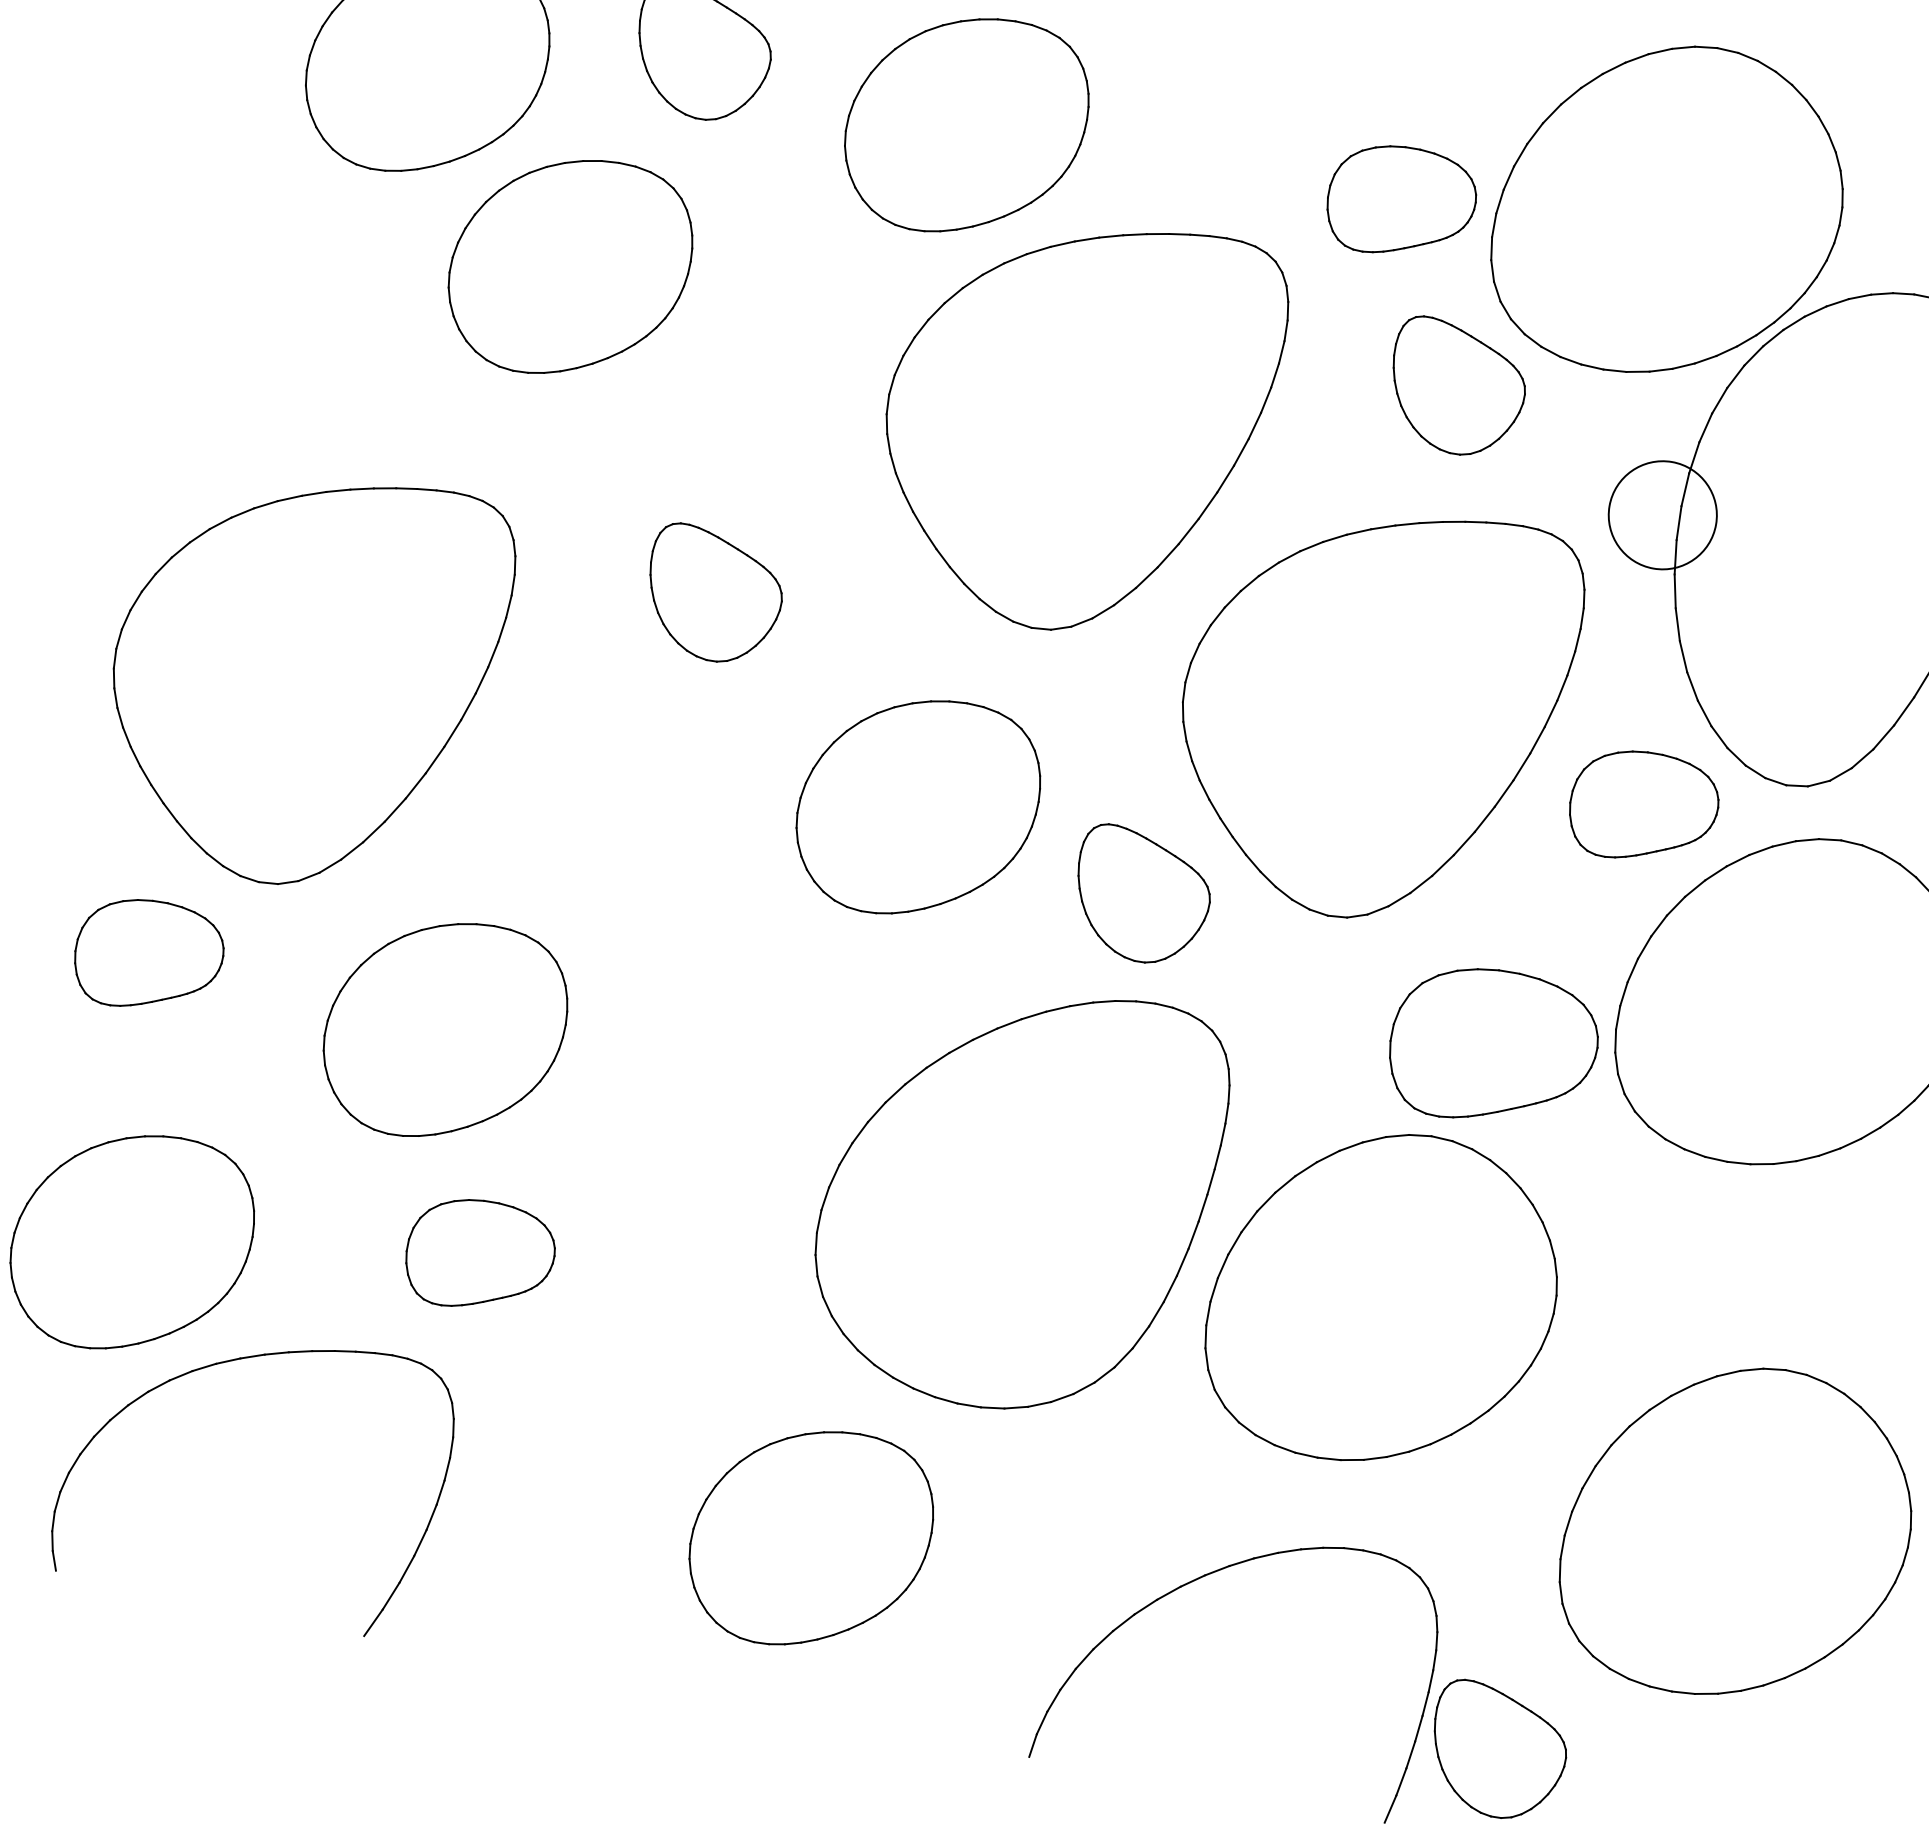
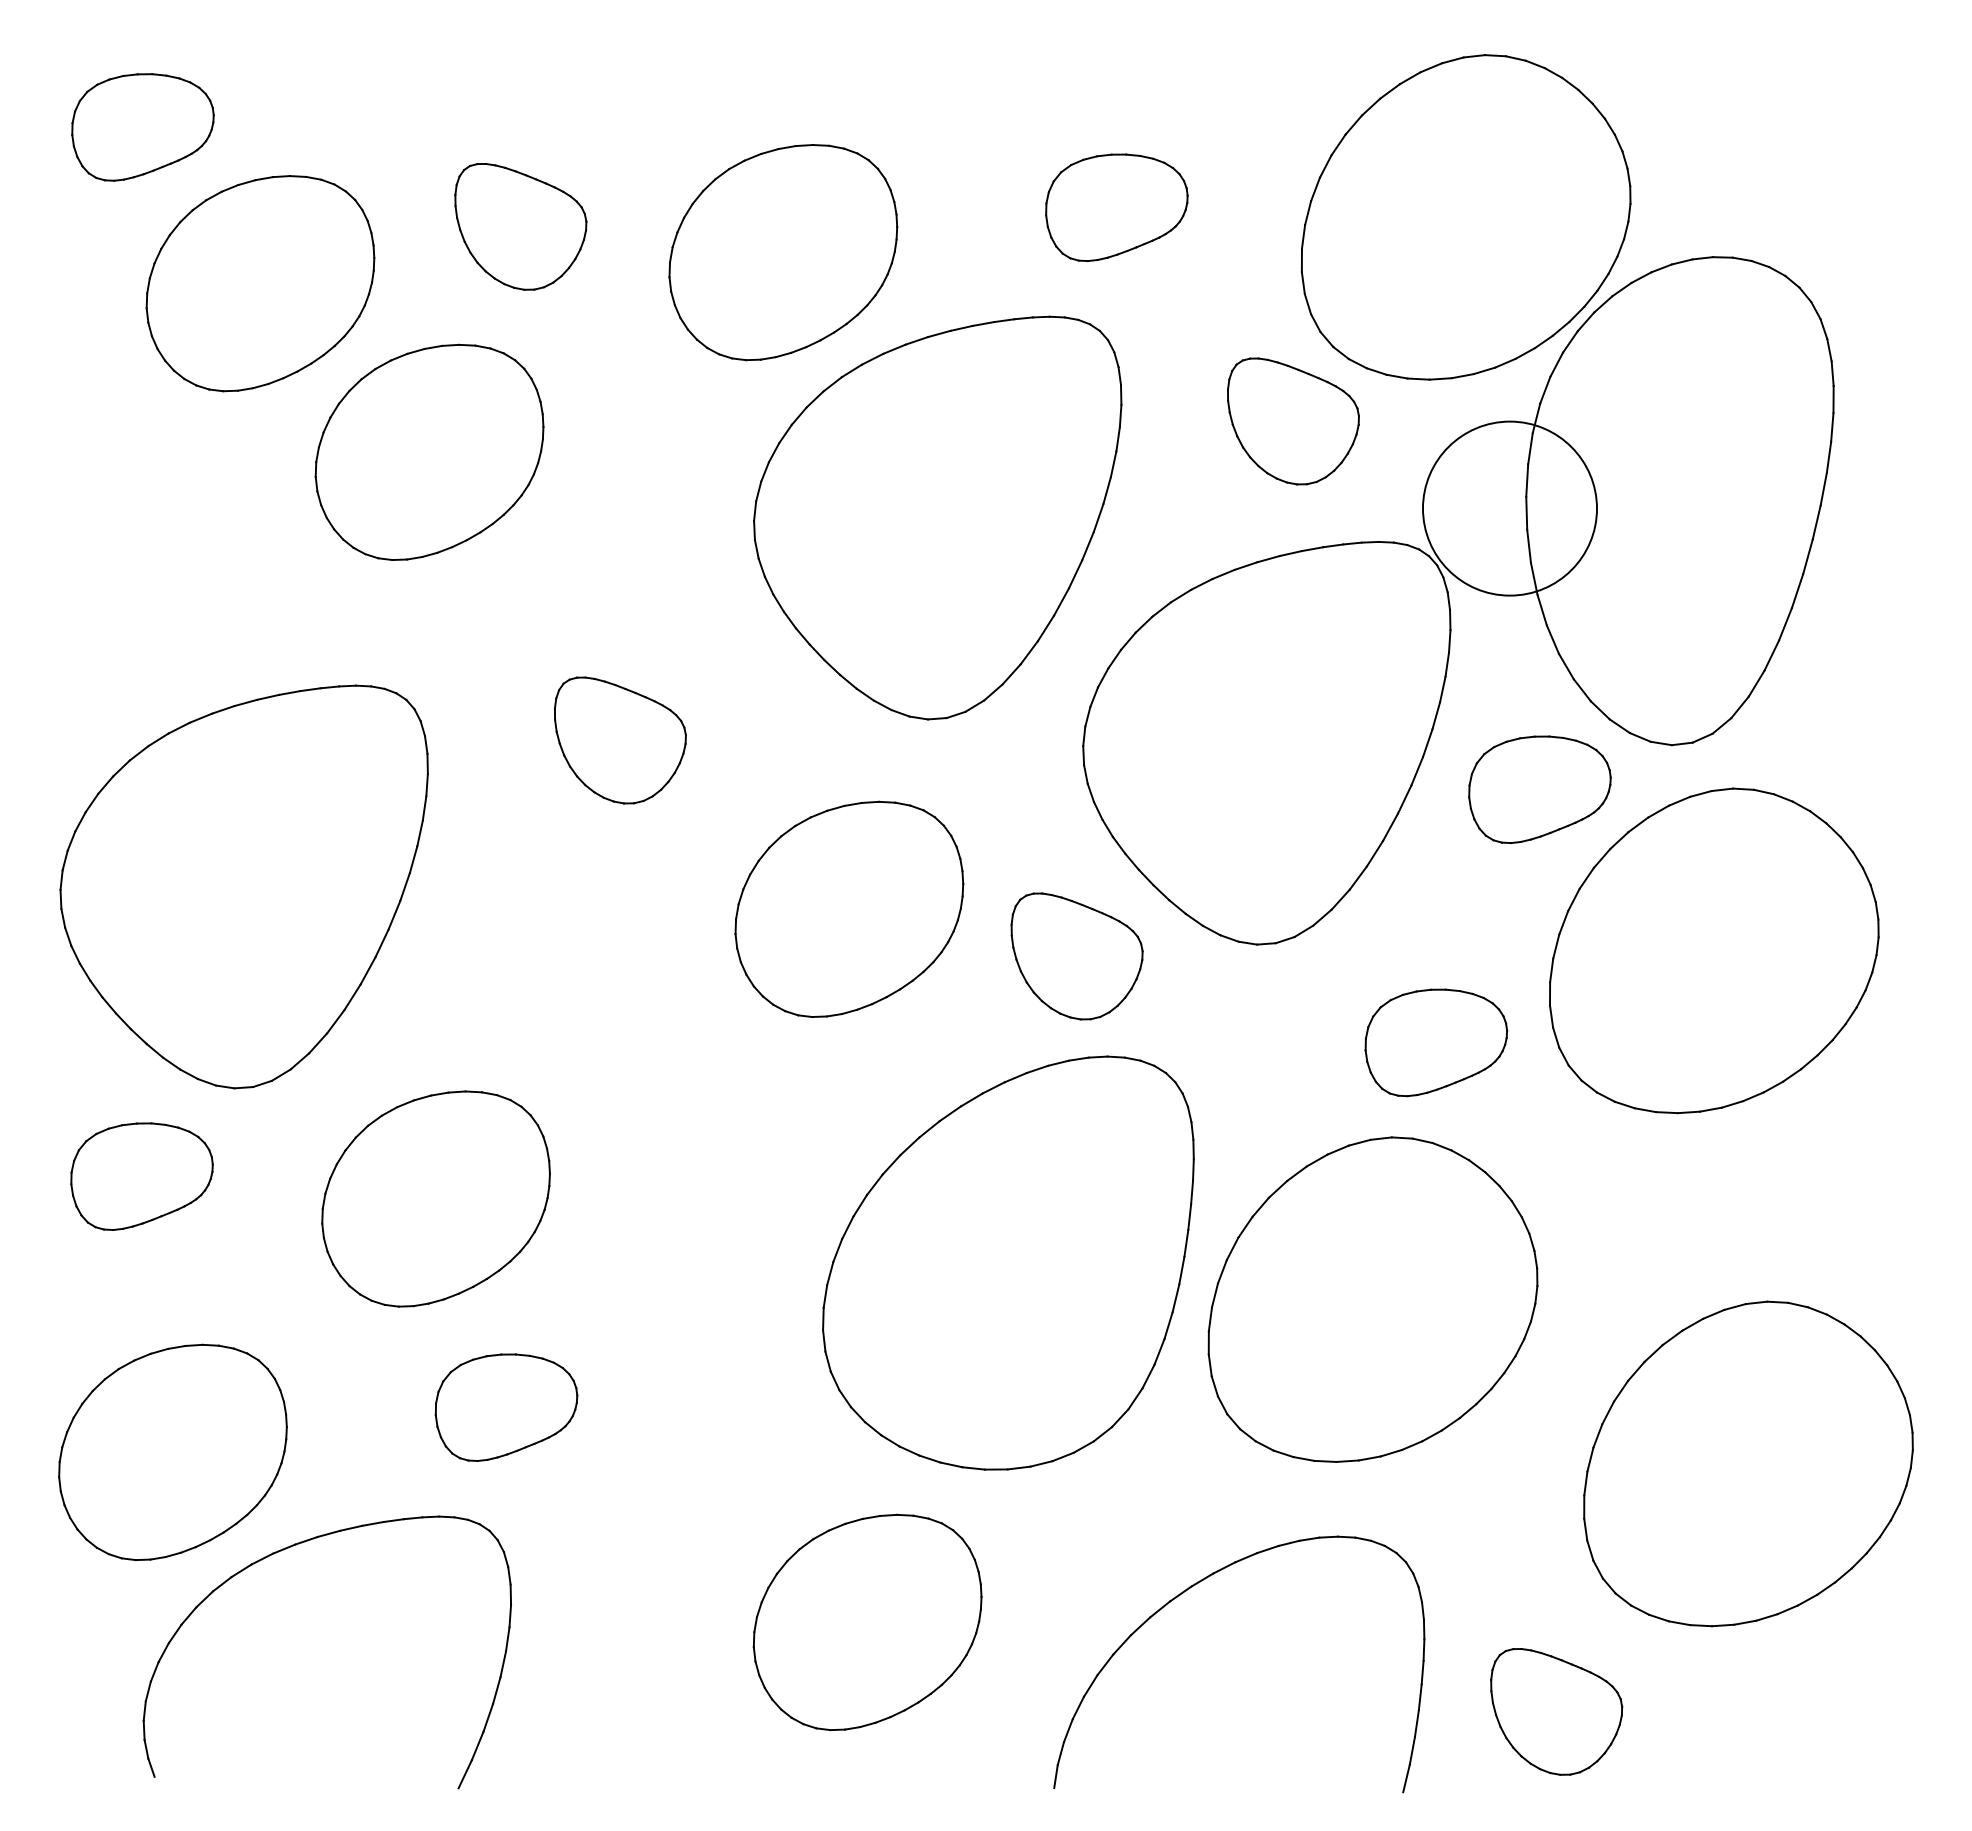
part: (1401, 201) -> (1116, 207), moved
circle: (1662, 515) -> (1509, 508), size x1.67
part: (1493, 1047) -> (1436, 1042), size x0.71
part: (1202, 1578) -> (1189, 1589), moved

